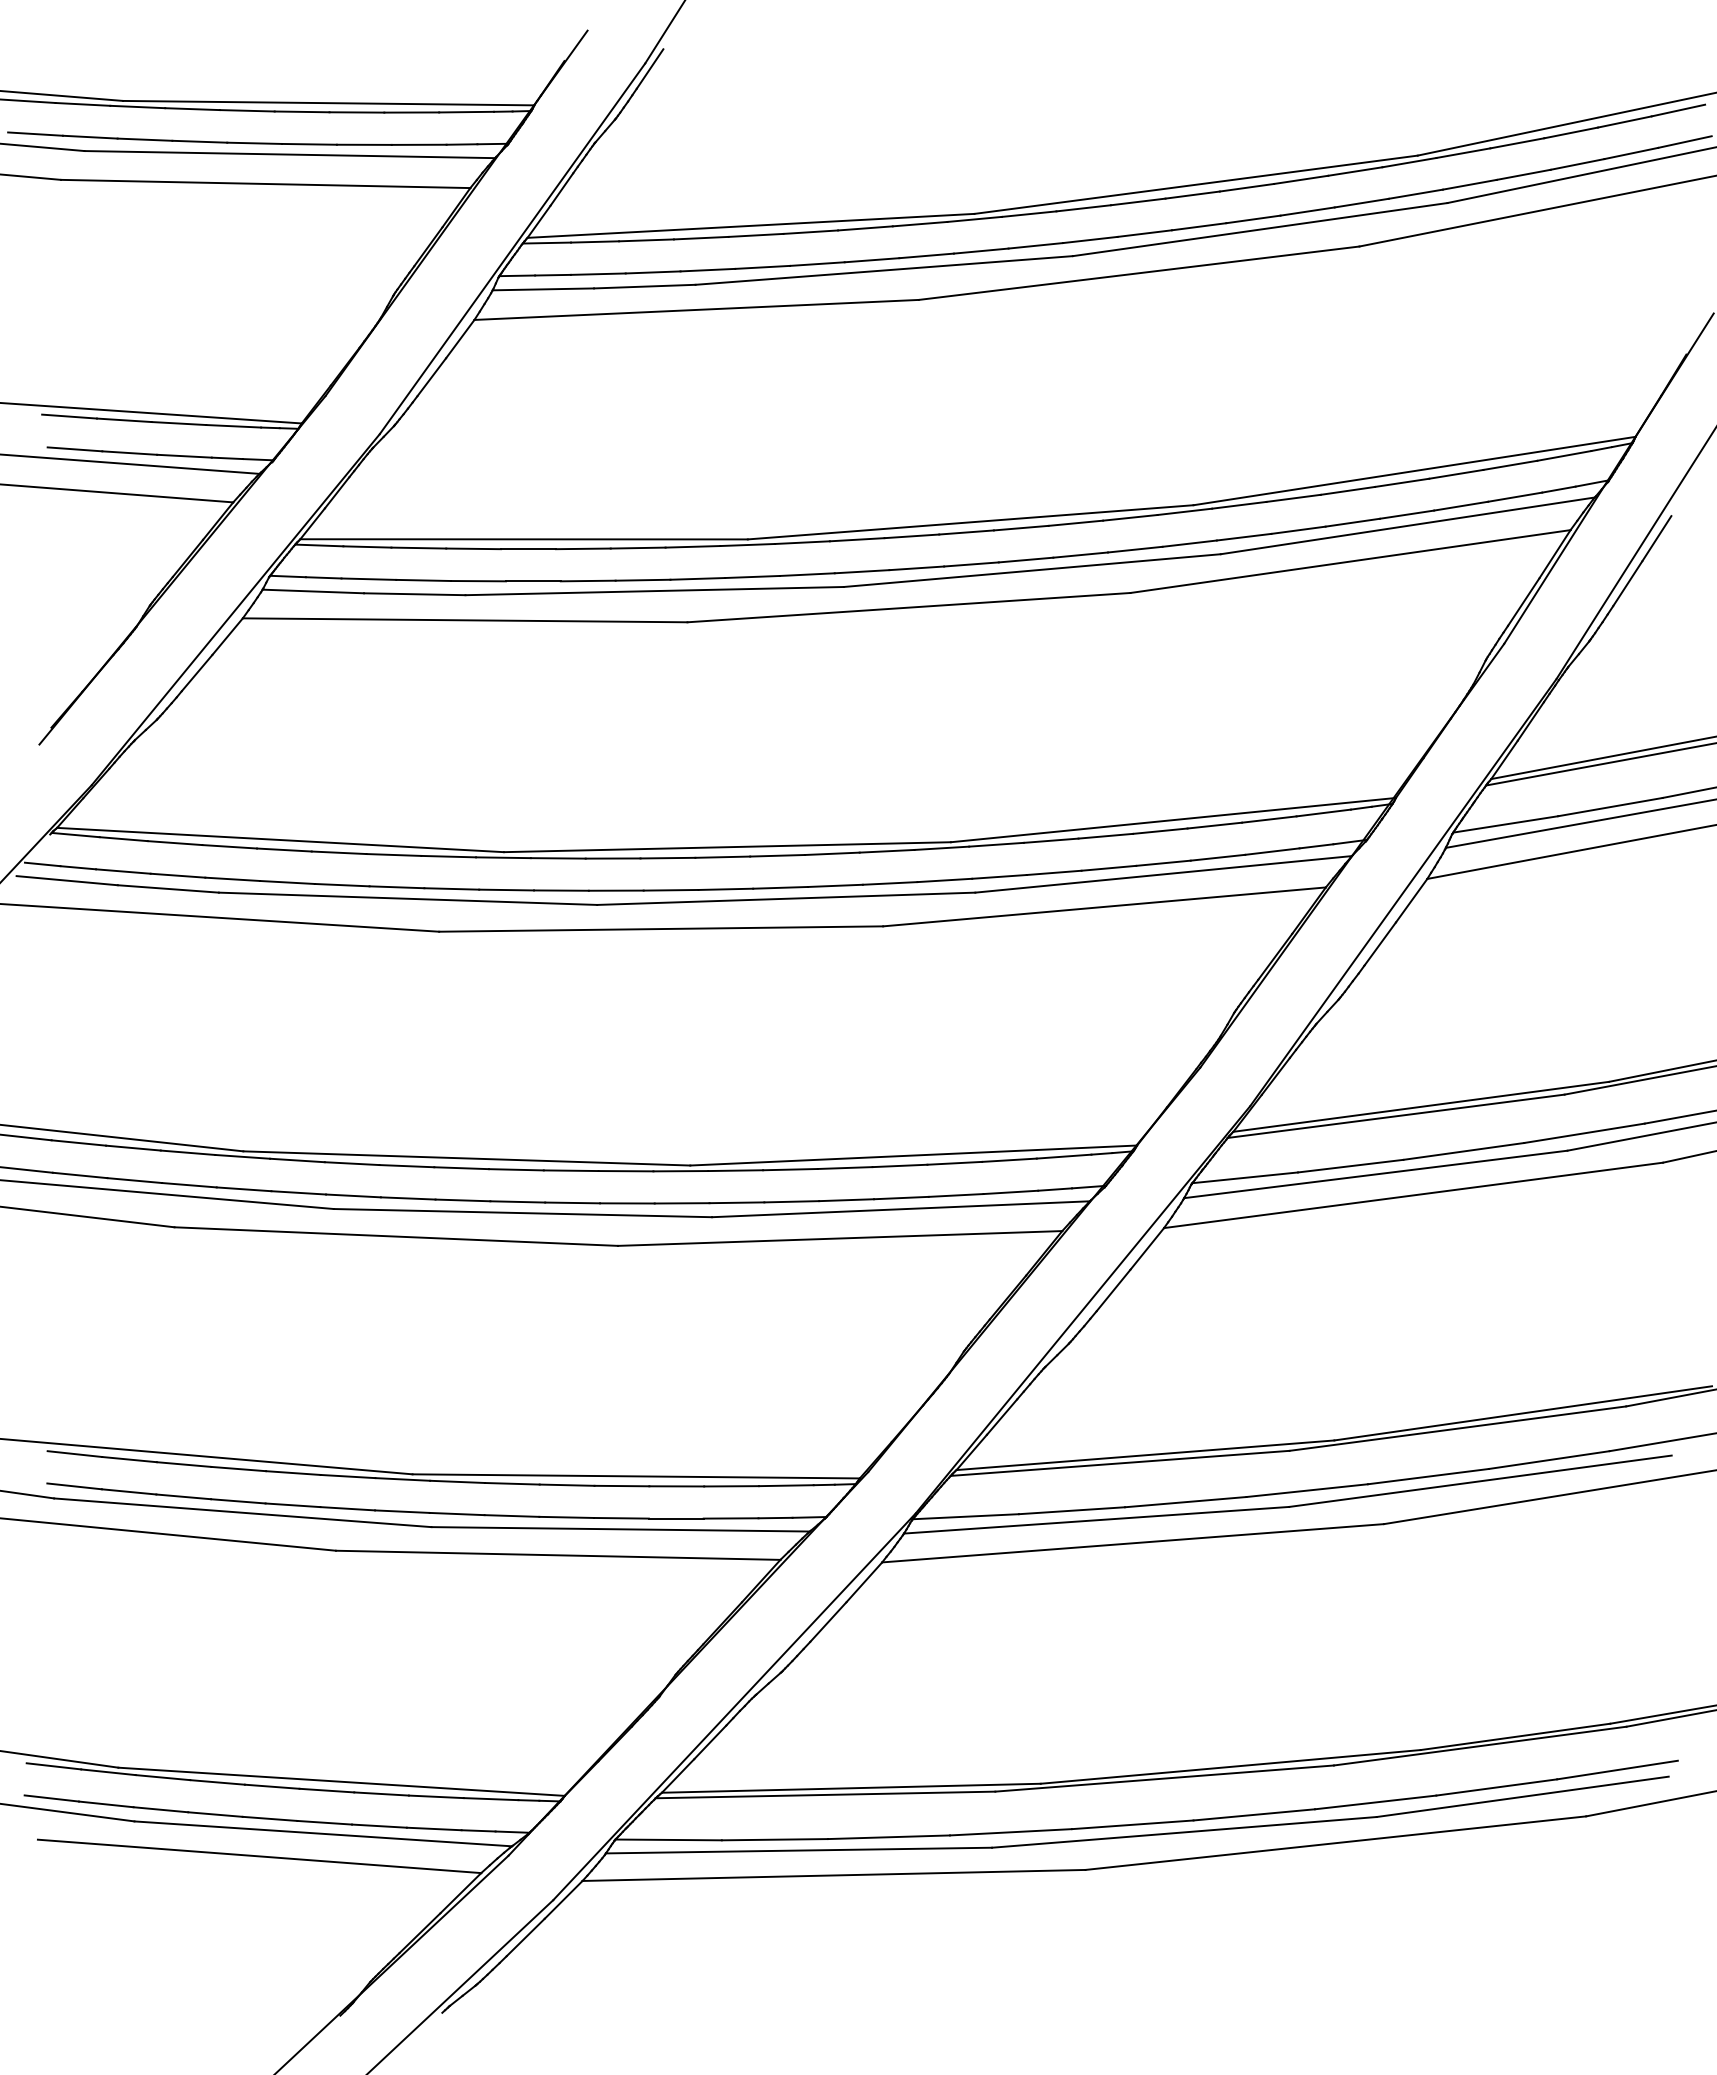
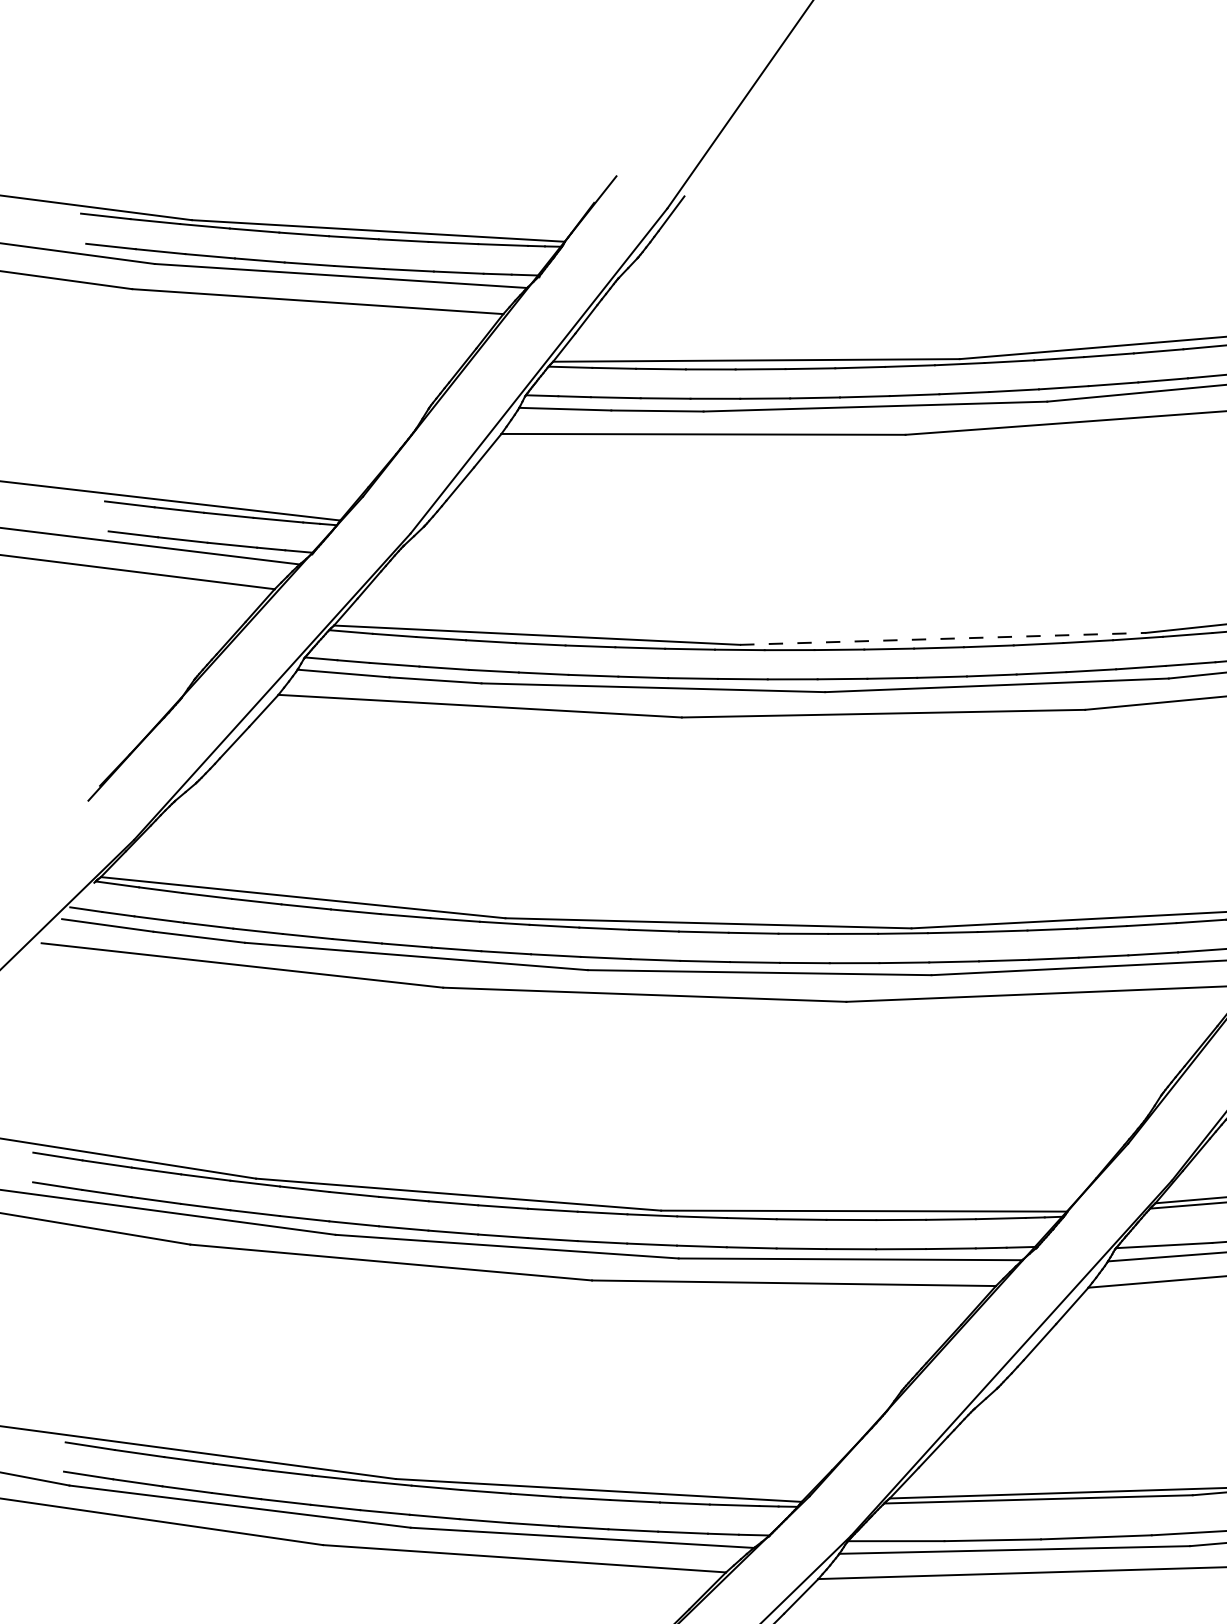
line: (970, 522) -> (942, 639), solid -> dashed

